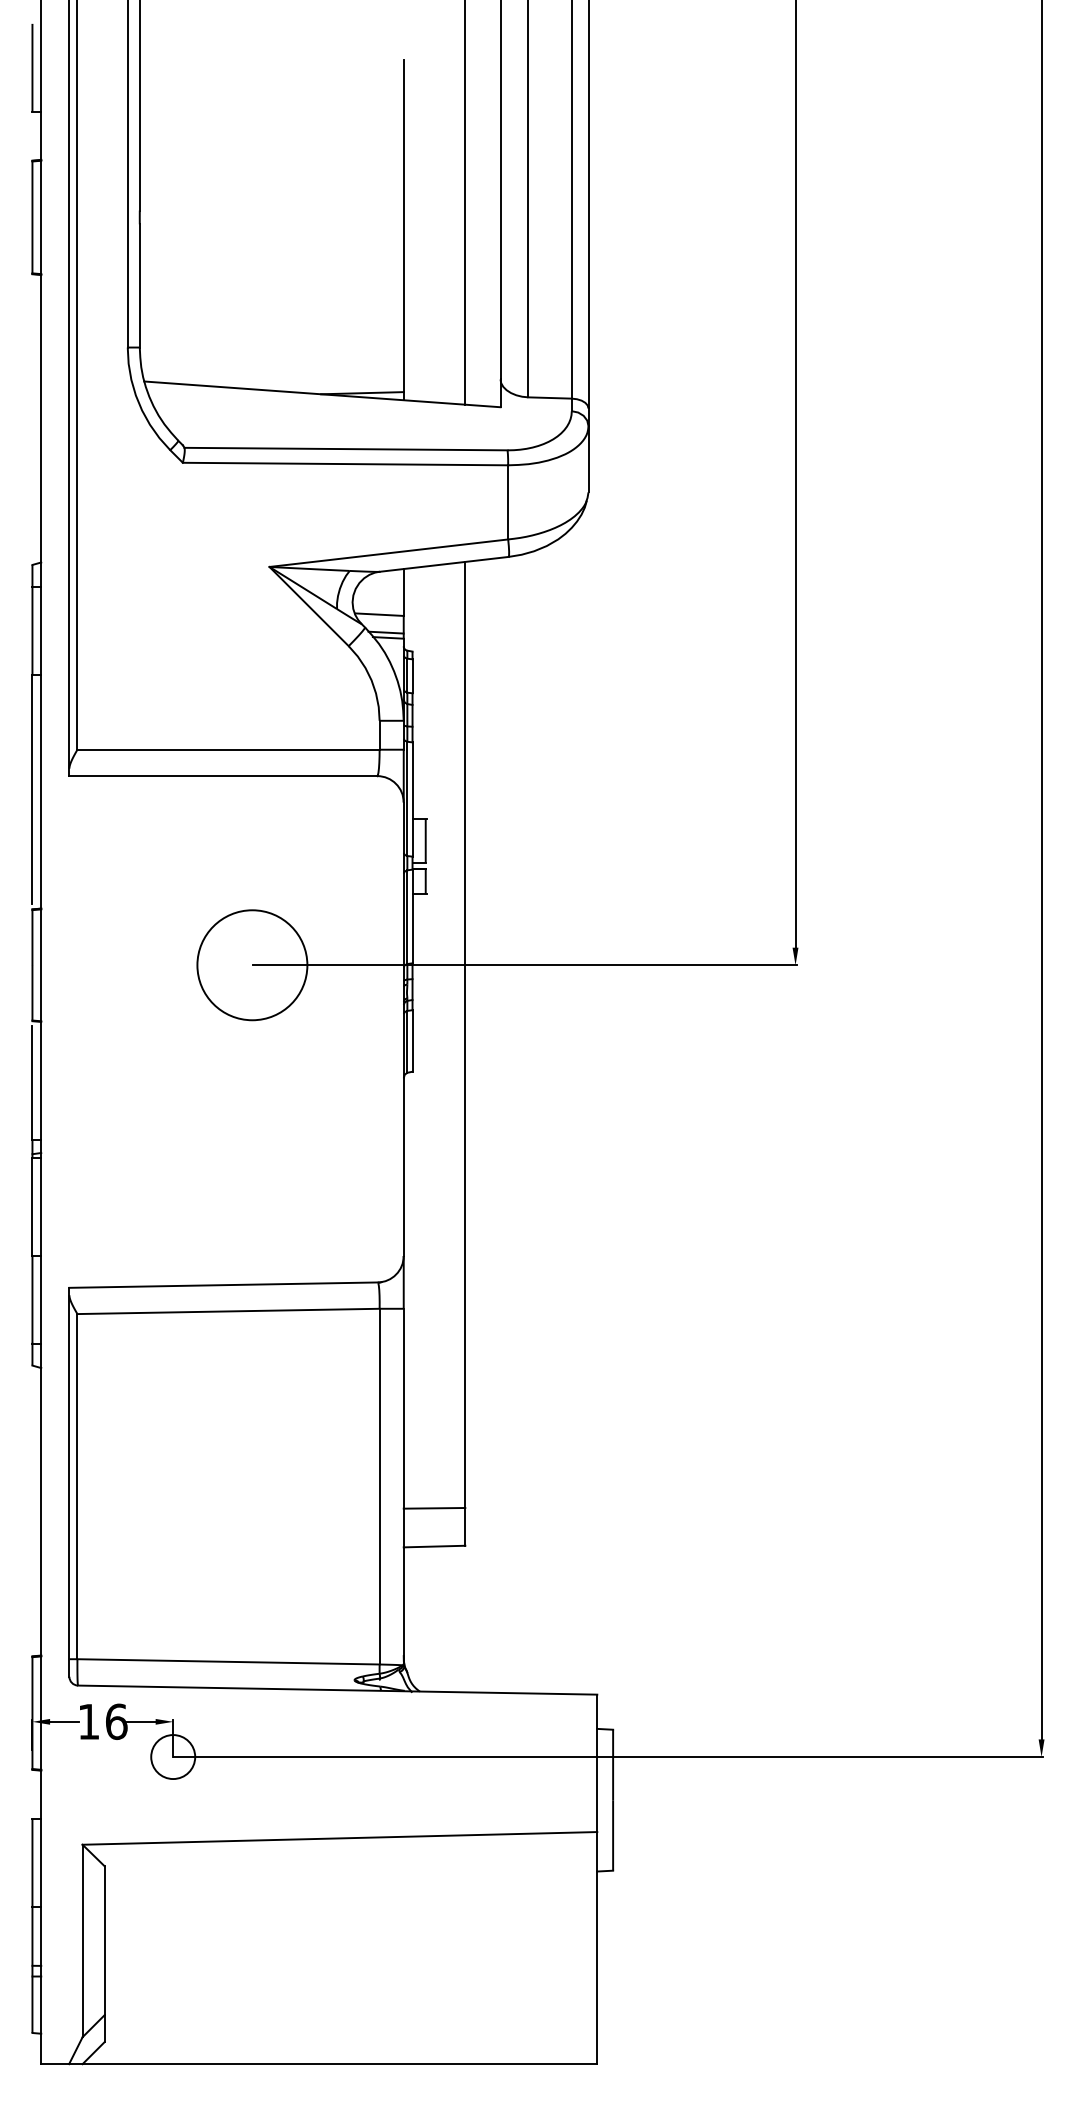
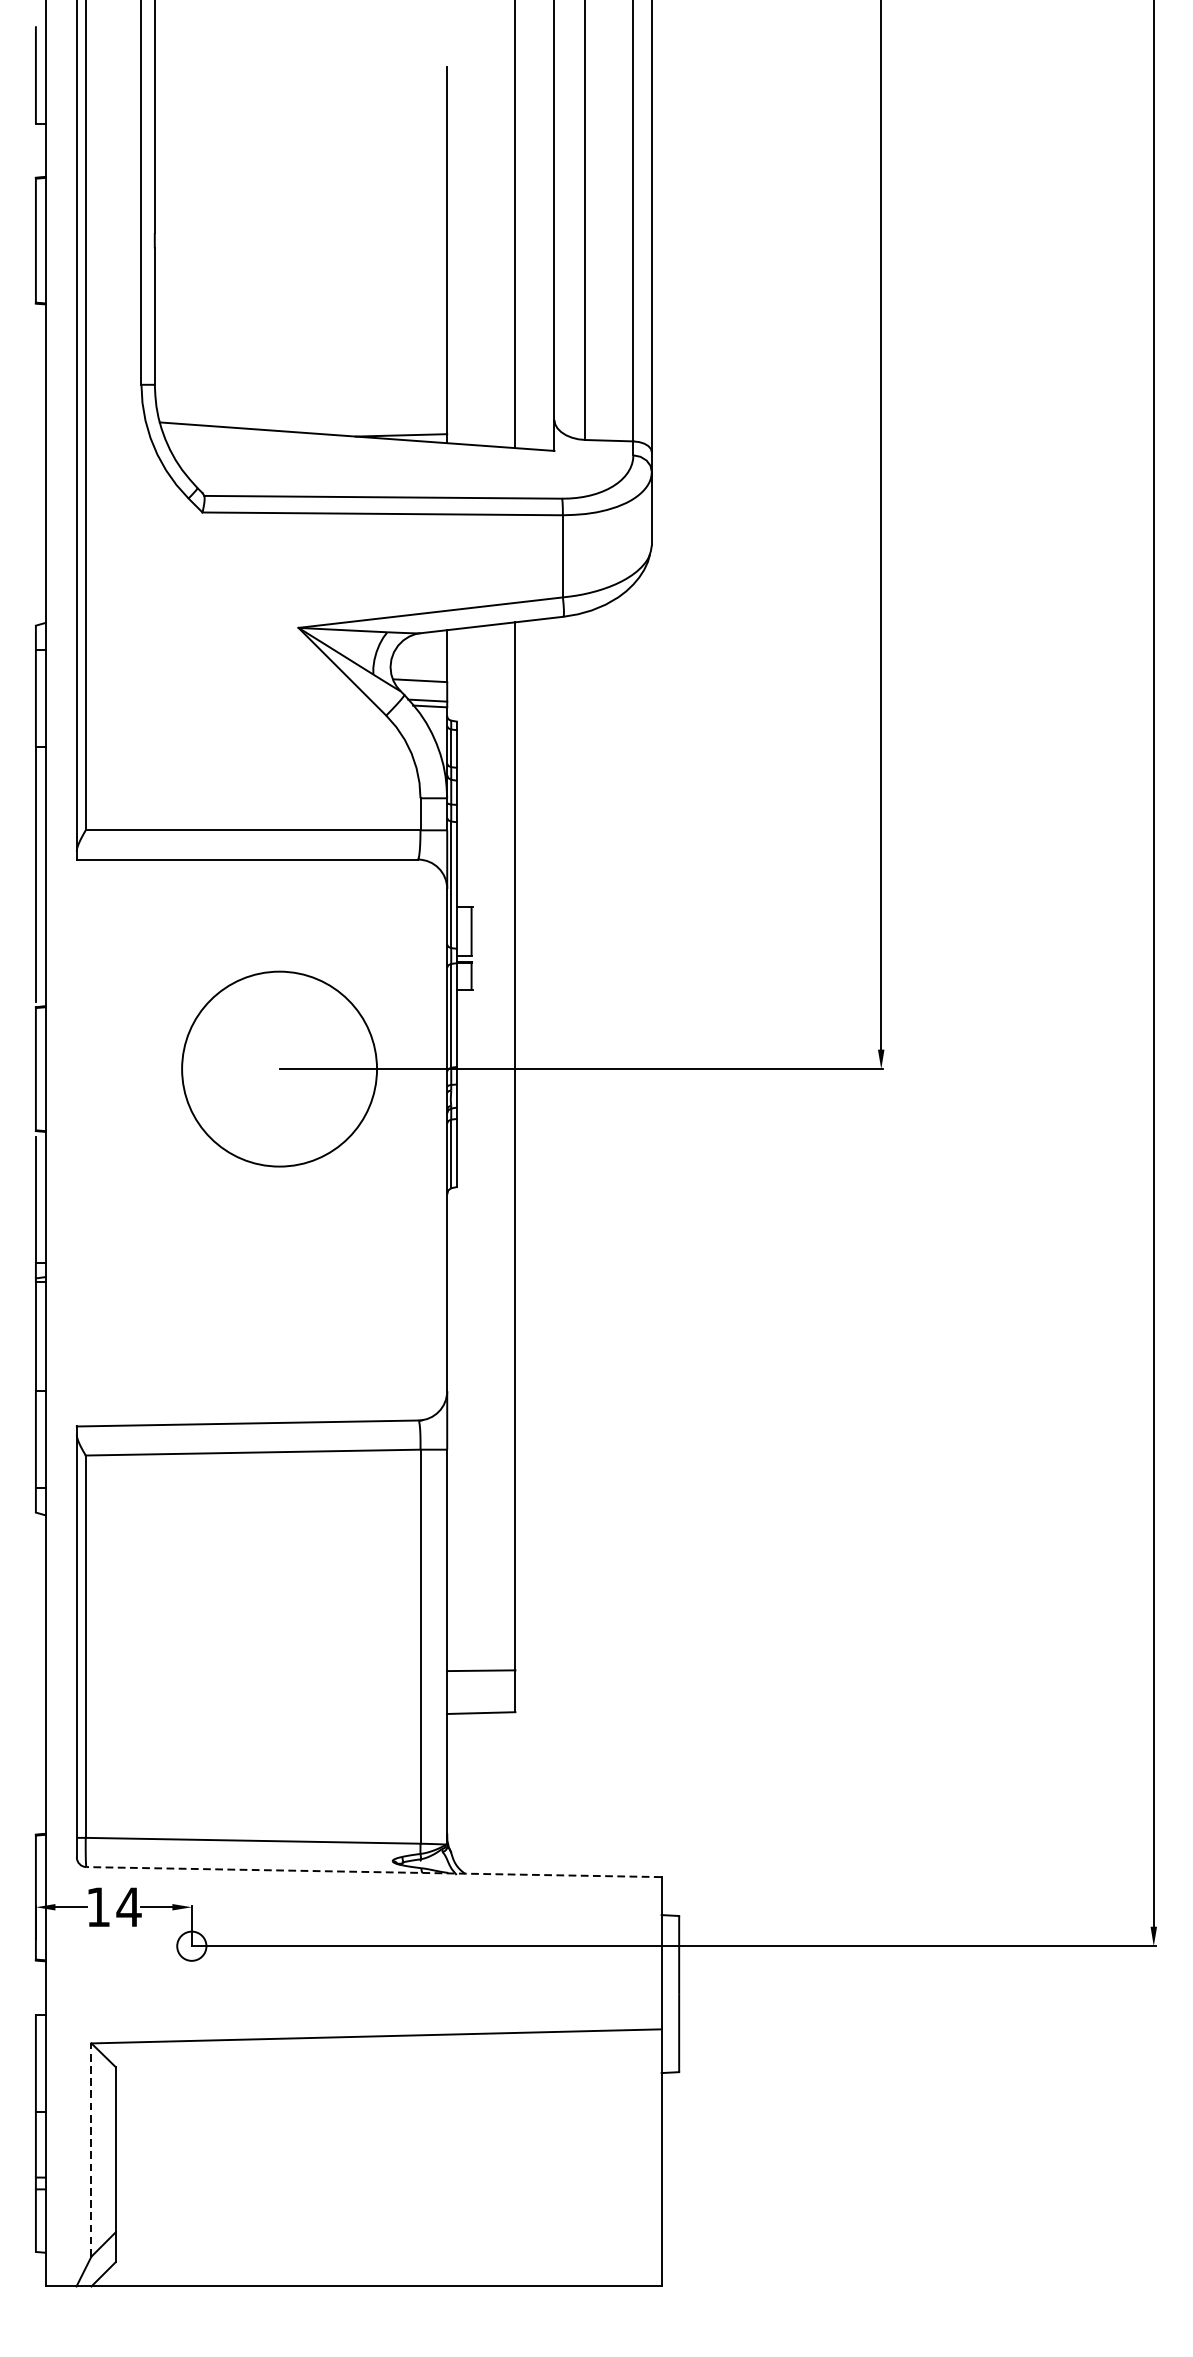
circle: (252, 965) -> (279, 1069), size x1.6
line: (337, 1690) -> (373, 1872), solid -> dashed
text: (116, 1721) -> (129, 1906), 16 -> 14
circle: (173, 1757) -> (192, 1946), size x0.6
line: (82, 1940) -> (91, 2149), solid -> dashed

